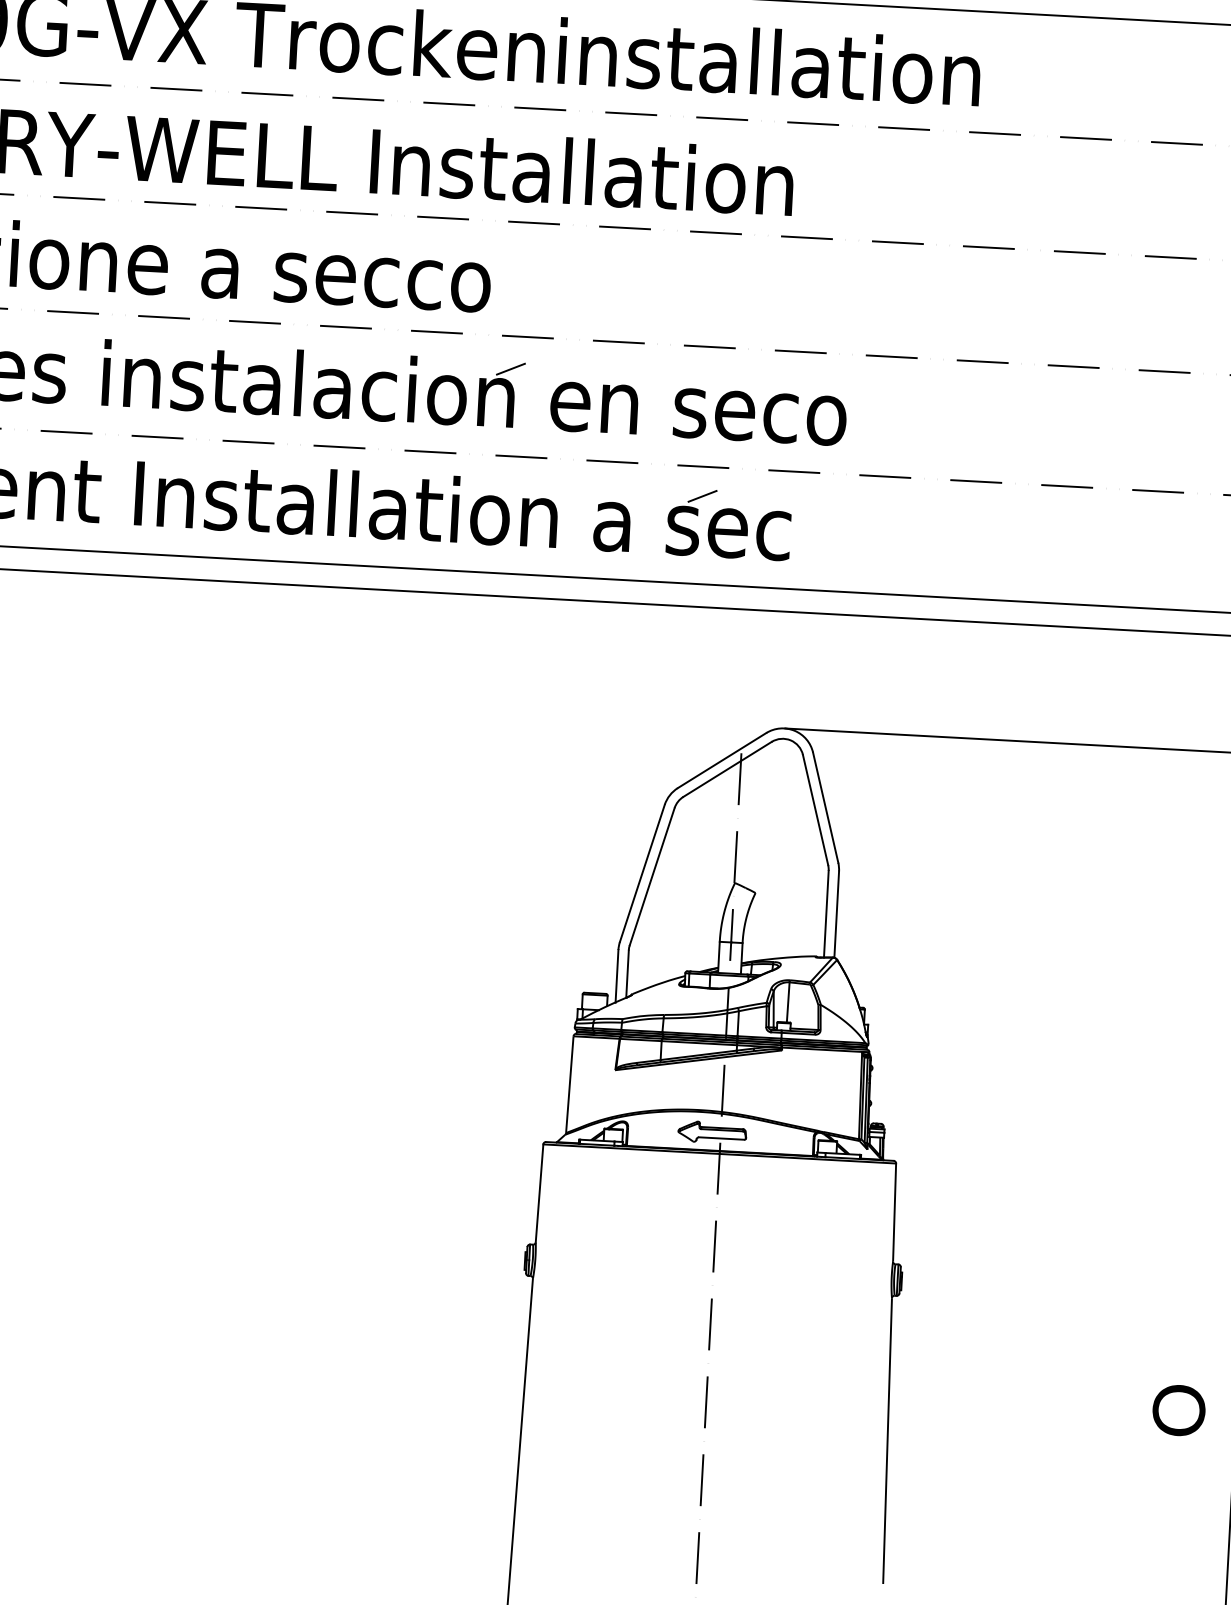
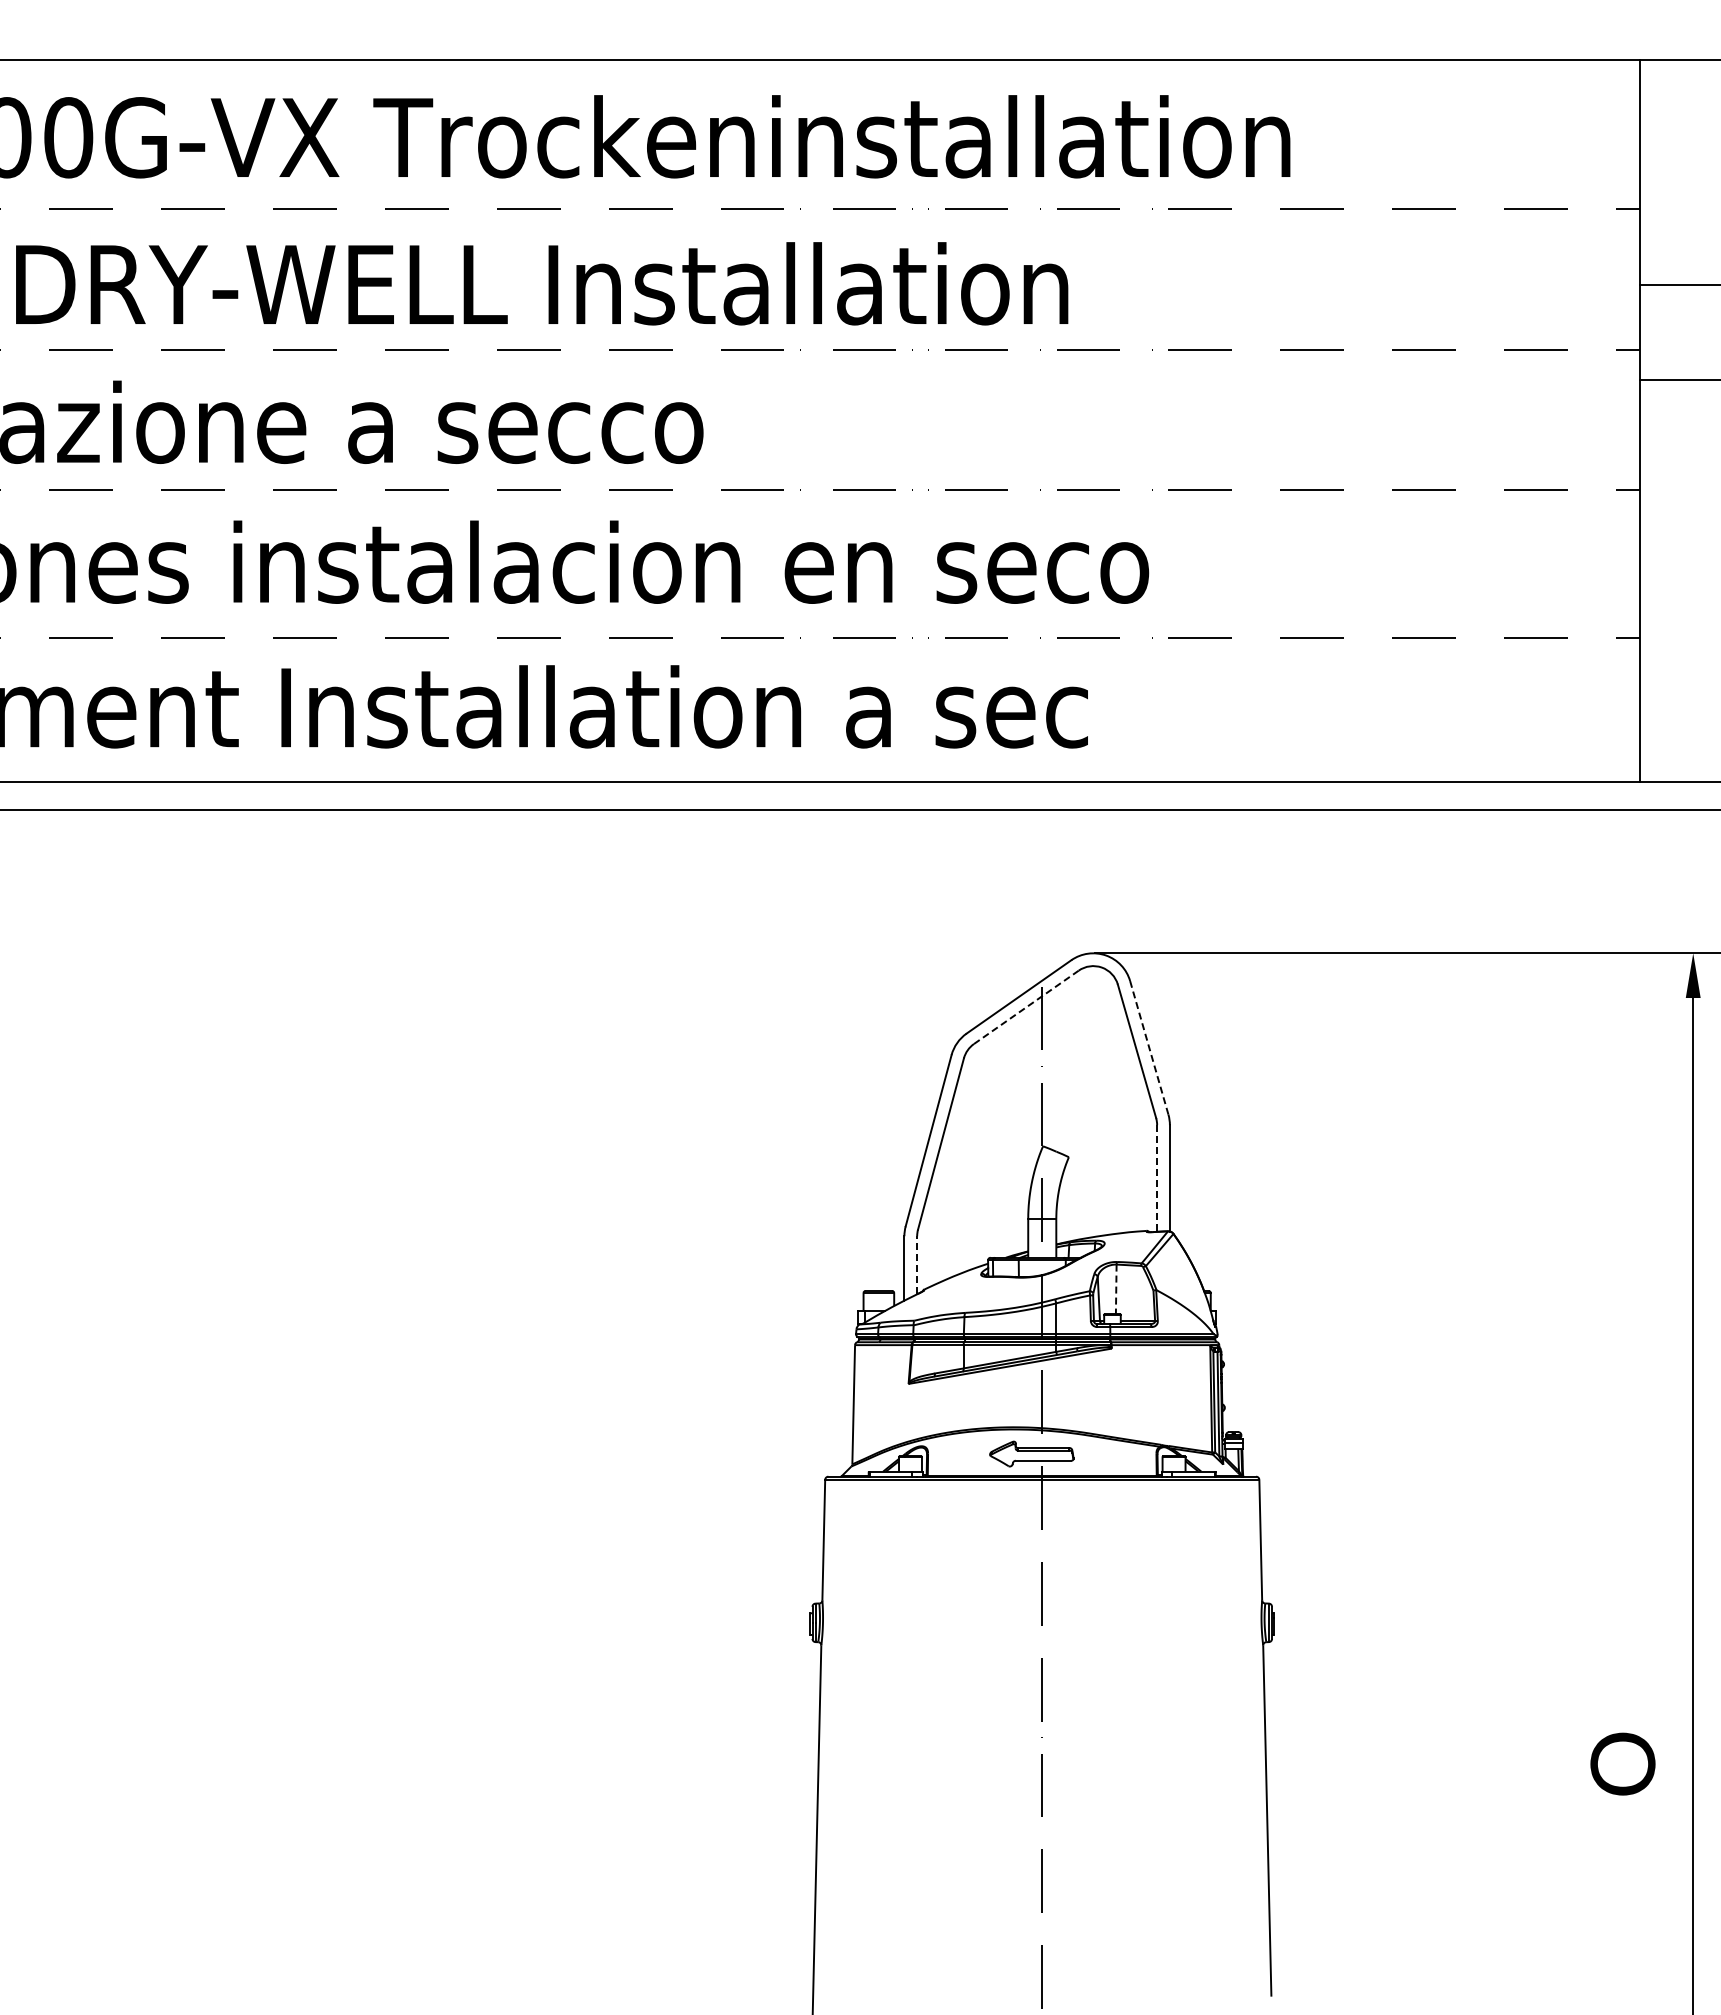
line: (510, 369) -> (733, 530), removed
line: (702, 495) -> (977, 673), removed
line: (727, 769) -> (1026, 1007), solid -> dashed
line: (825, 807) -> (1149, 1047), solid -> dashed
line: (826, 915) -> (1157, 1179), solid -> dashed
line: (627, 973) -> (917, 1264), solid -> dashed
line: (788, 1002) -> (1116, 1289), solid -> dashed

